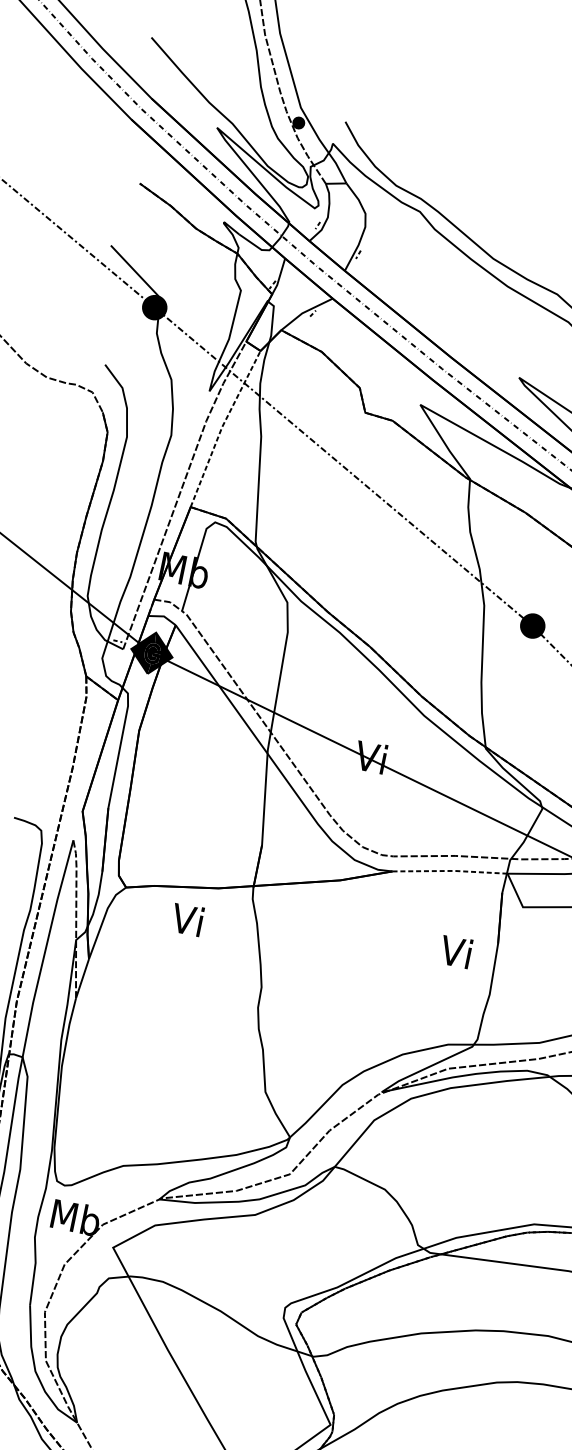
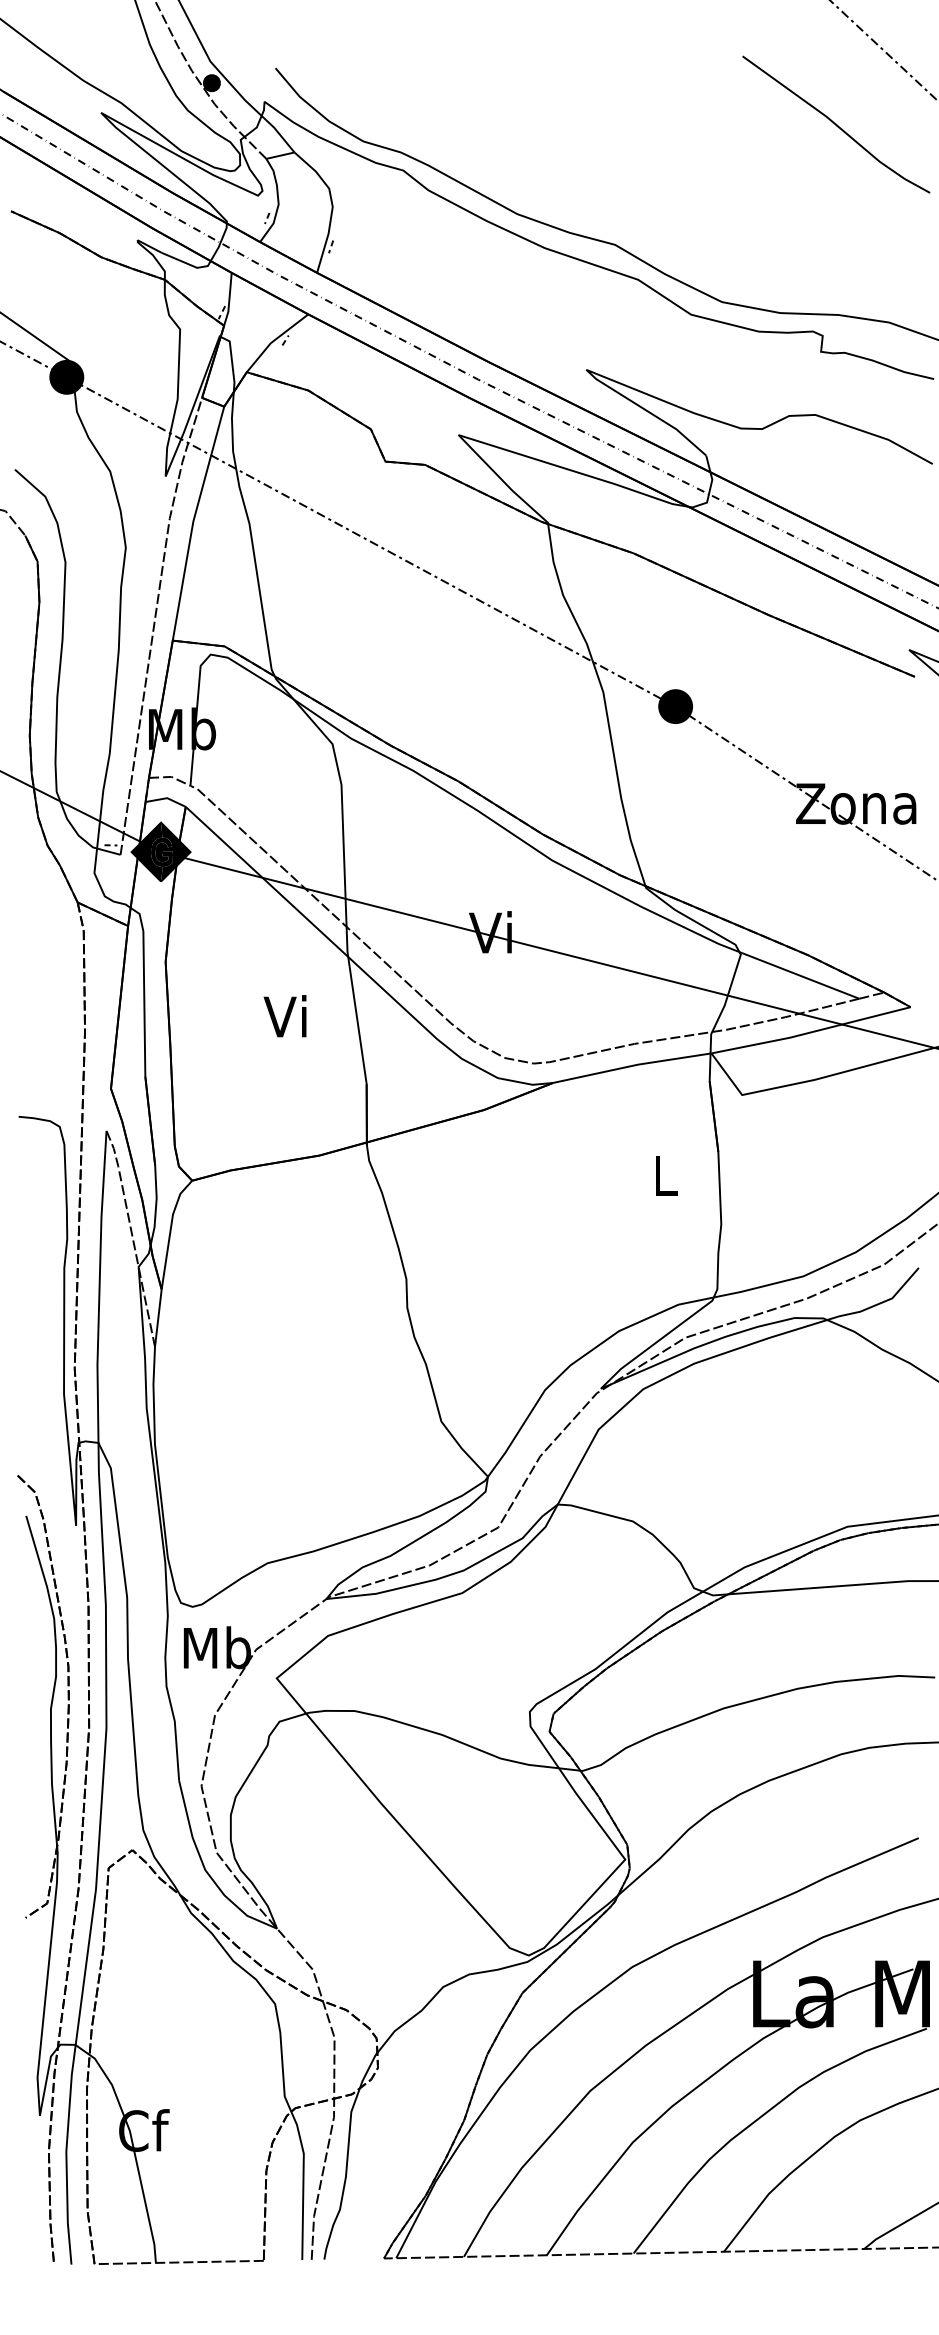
line: (222, 426) -> (193, 521), dashed -> solid
line: (450, 870) -> (632, 1065), dashed -> solid
text: (186, 919) -> (284, 1016), moved
text: (455, 951) -> (662, 1174), Vi -> L

